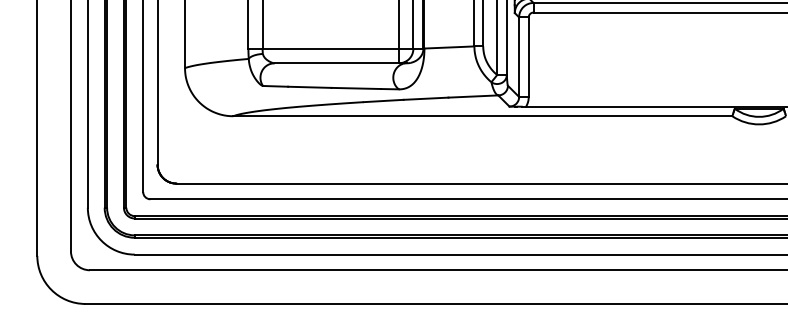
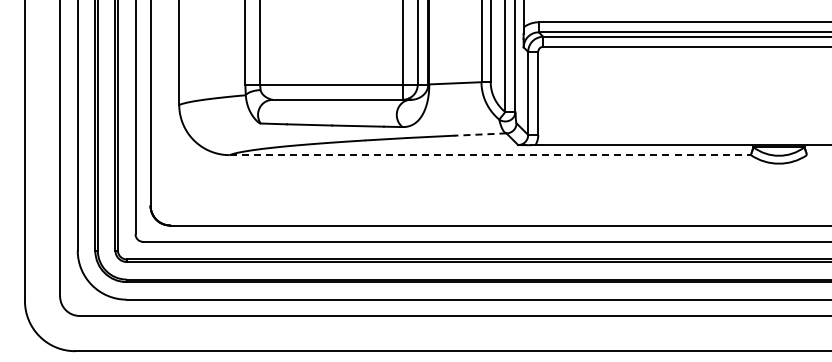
line: (472, 96) -> (479, 134), solid -> dashed
line: (483, 116) -> (490, 155), solid -> dashed

